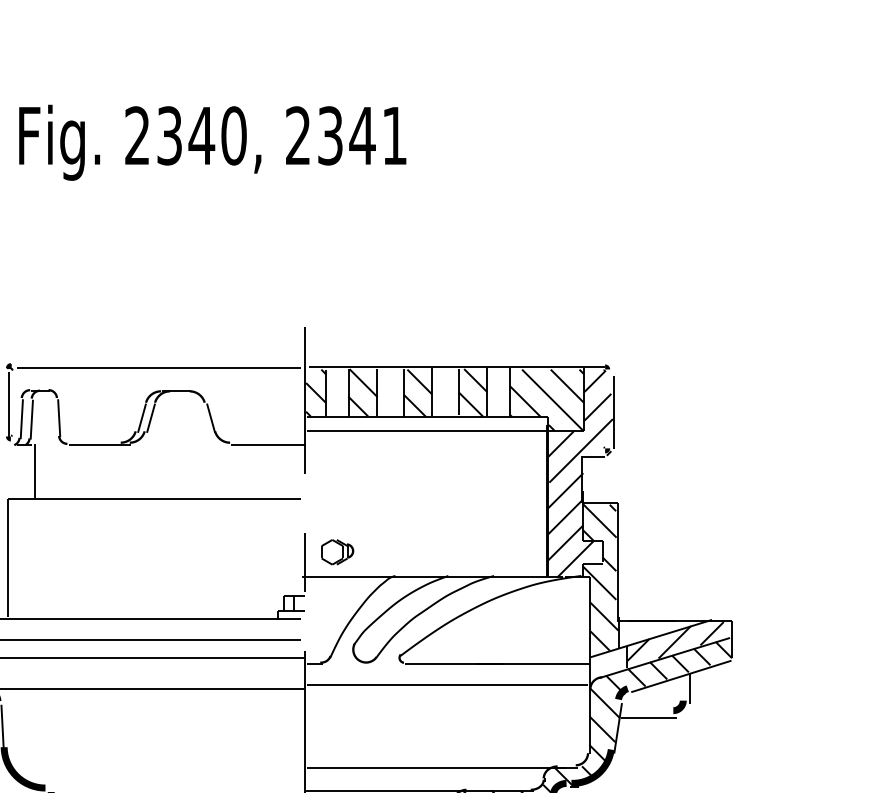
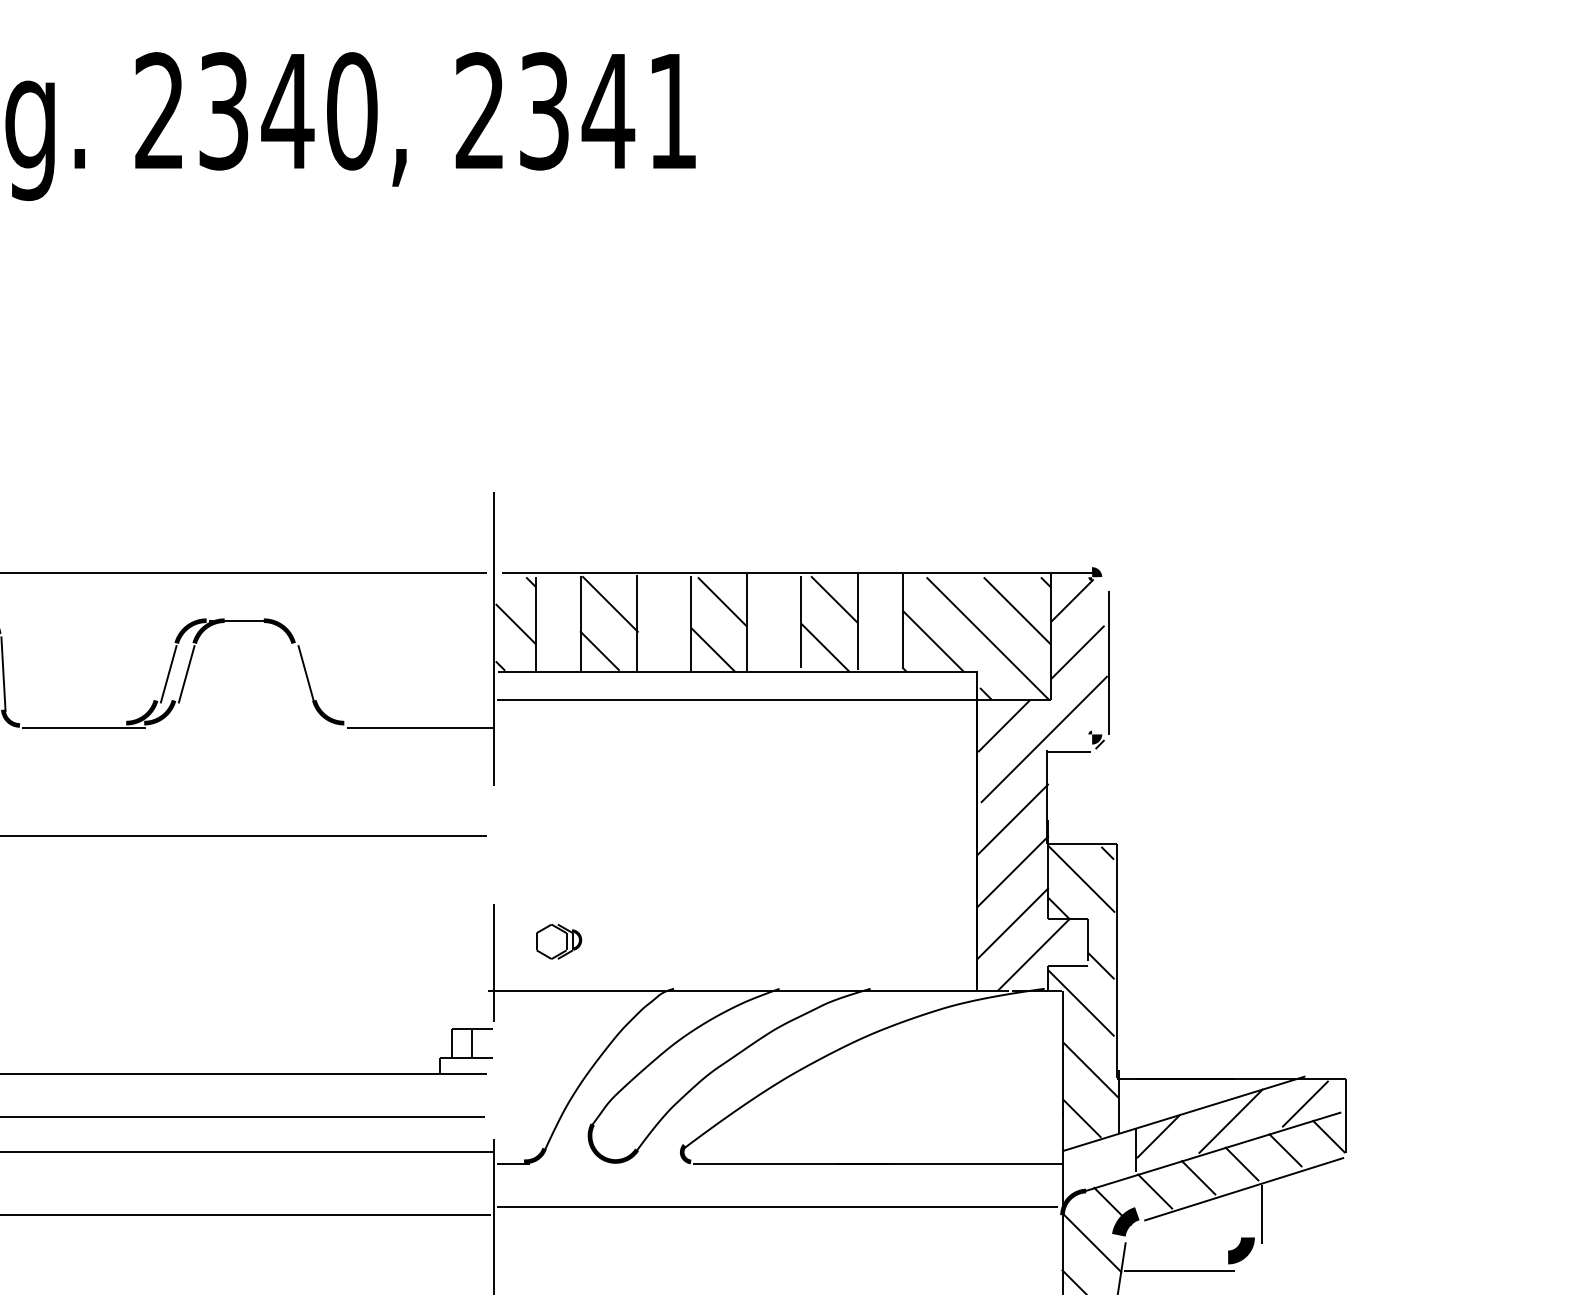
part: (337, 552) -> (558, 942), size x0.7

